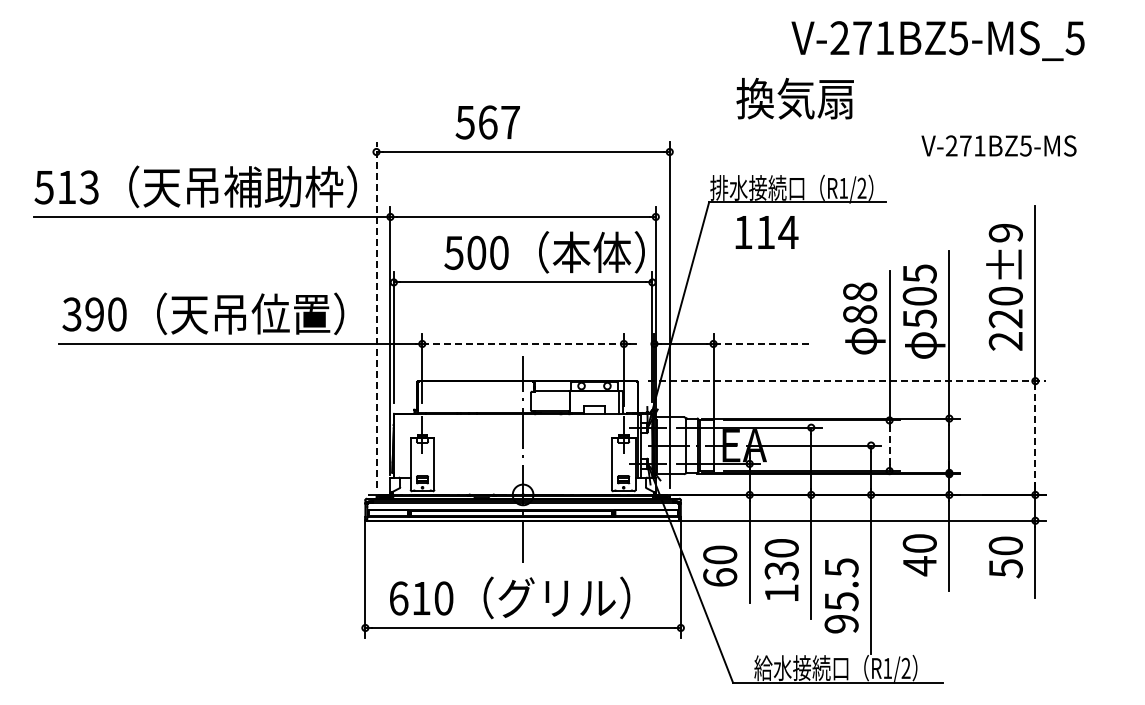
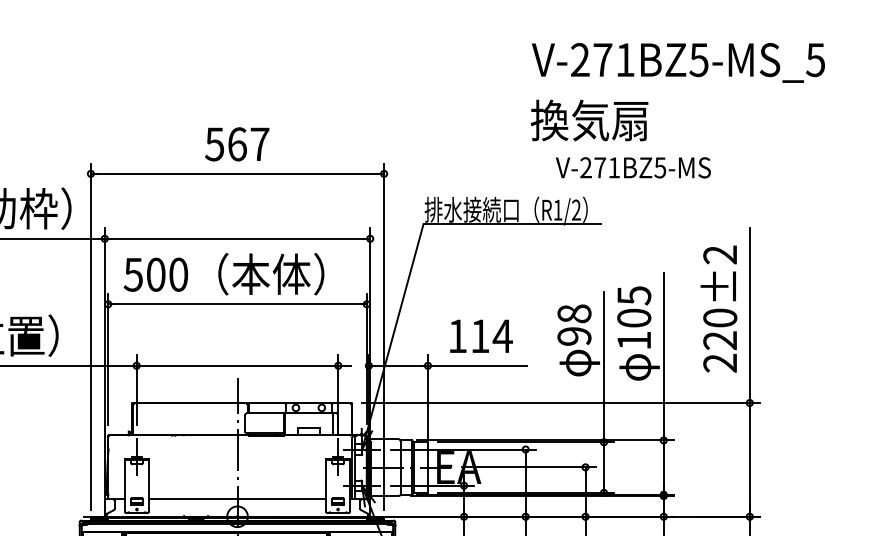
text: (937, 40) -> (677, 62), moved
text: (794, 98) -> (588, 120), moved
text: (487, 122) -> (236, 144), moved
text: (998, 145) -> (632, 167), moved
text: (766, 232) -> (480, 336), moved
text: (1005, 232) -> (719, 254), 220±9 -> 220±2
text: (544, 252) -> (223, 274), moved
line: (376, 314) -> (90, 336), dashed -> solid
text: (860, 314) -> (574, 336), 88 -> 98
text: (919, 318) -> (633, 340), 505 -> 105
line: (523, 343) -> (237, 365), dashed -> solid
line: (763, 343) -> (477, 365), dashed -> solid
line: (846, 381) -> (560, 403), dashed -> solid
line: (1035, 438) -> (749, 460), dashed -> solid
line: (889, 445) -> (603, 467), dashed -> solid
line: (522, 477) -> (236, 499), added

